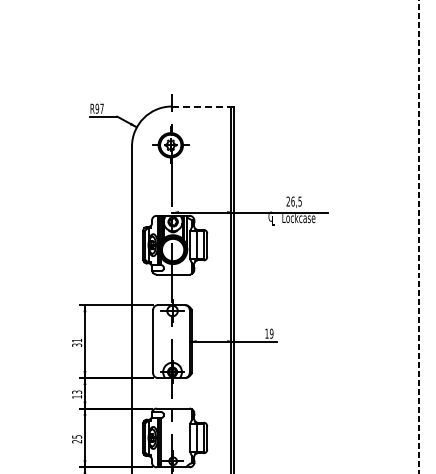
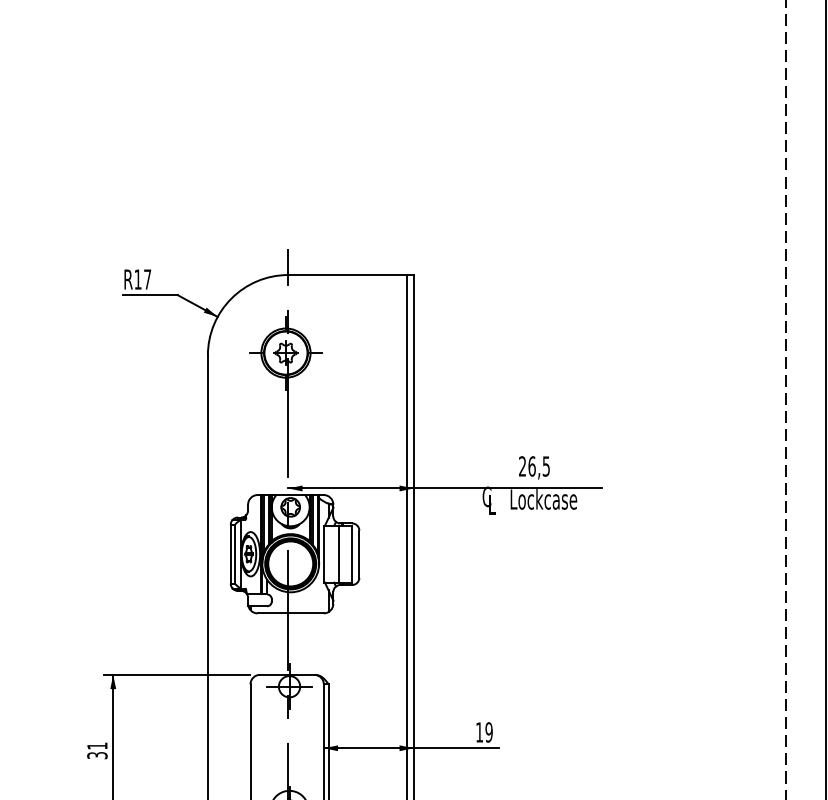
line: (201, 106) -> (347, 275), dashed -> solid
text: (97, 108) -> (138, 279), R97 -> R17

